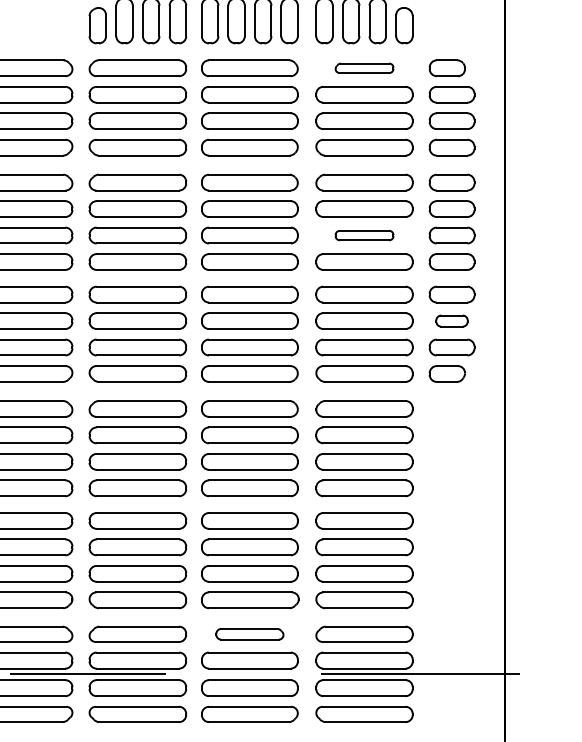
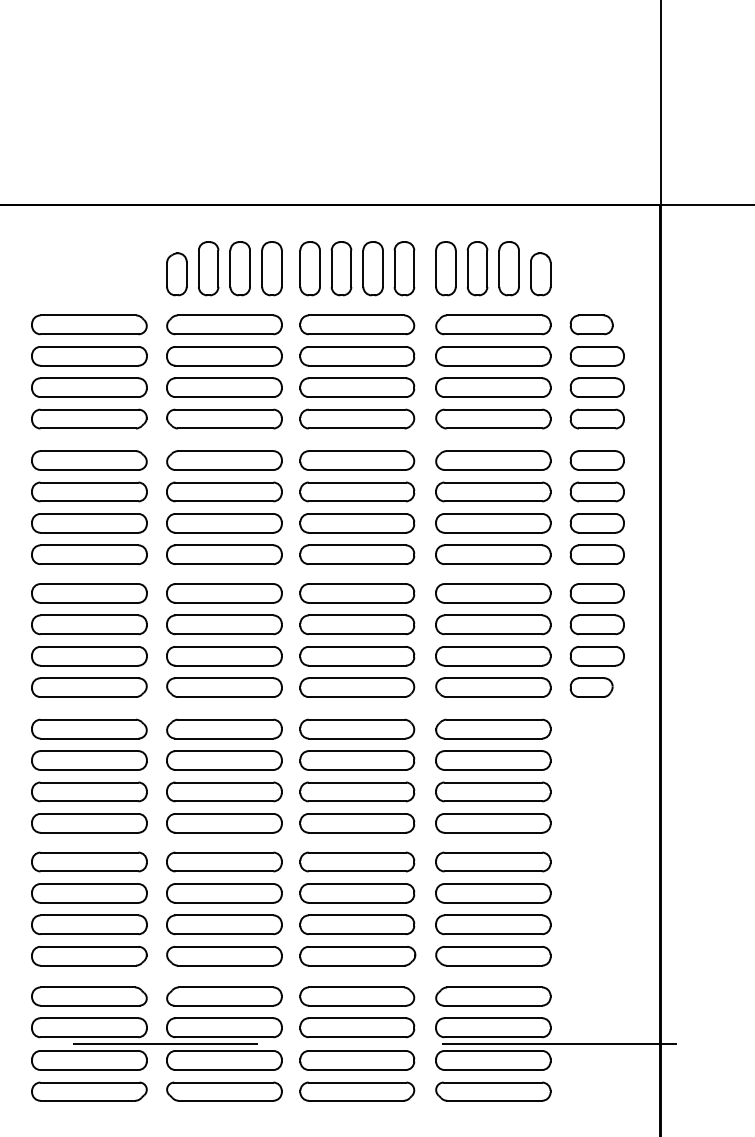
part: (364, 67) -> (493, 324), size x1.67
part: (364, 235) -> (493, 523), size x1.67
part: (451, 320) -> (596, 624), size x1.43
part: (250, 634) -> (357, 996), size x1.43

